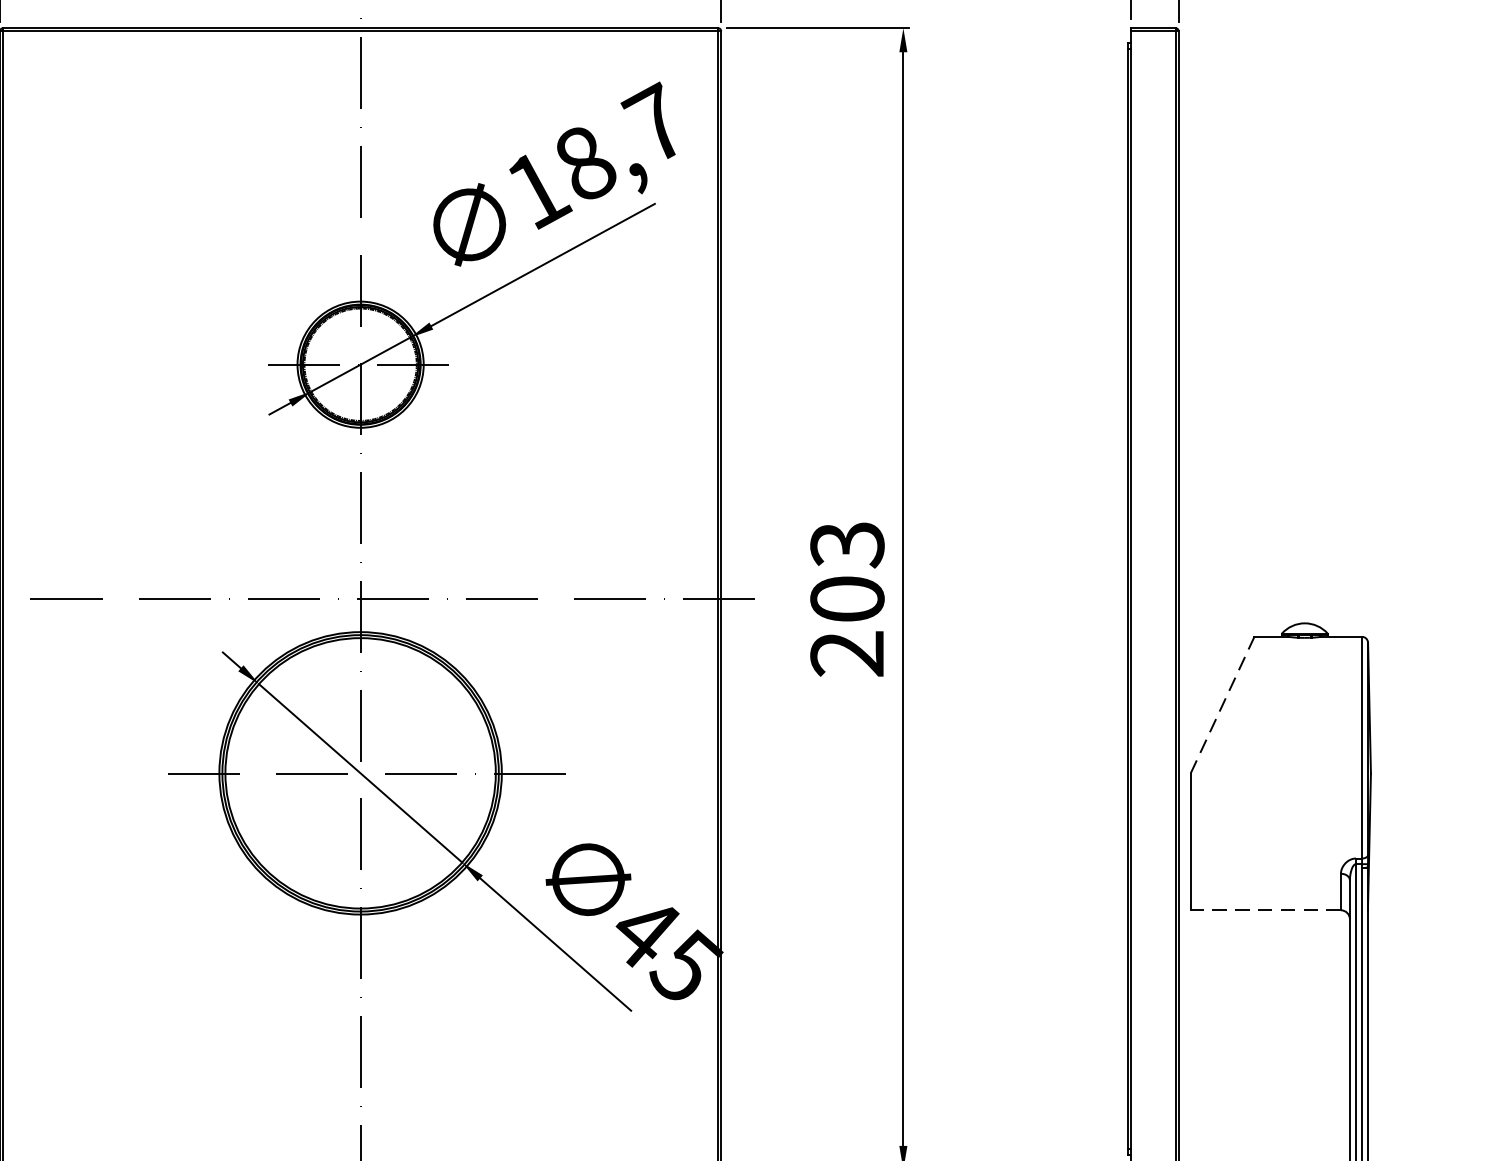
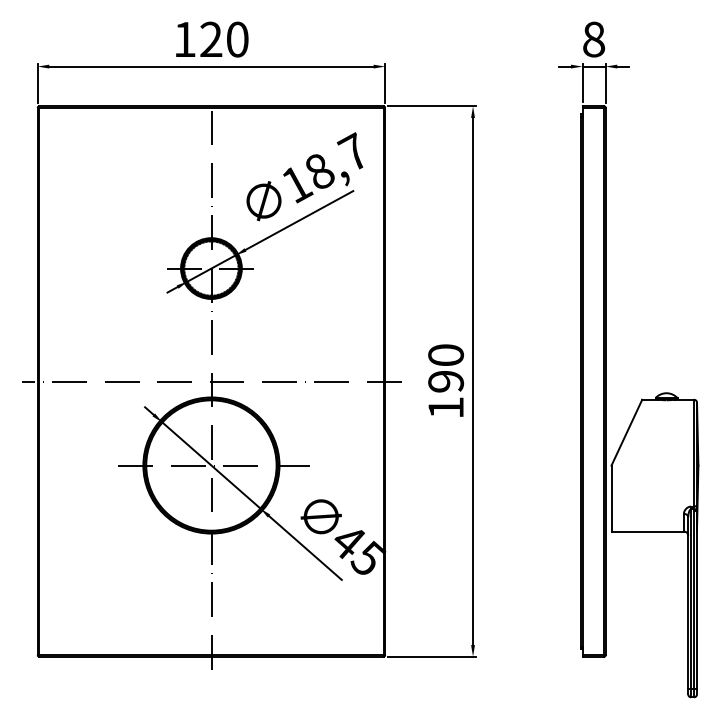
text: (848, 599) -> (446, 381), 203 -> 190
line: (1223, 704) -> (627, 432), dashed -> solid
line: (1265, 910) -> (647, 531), dashed -> solid

